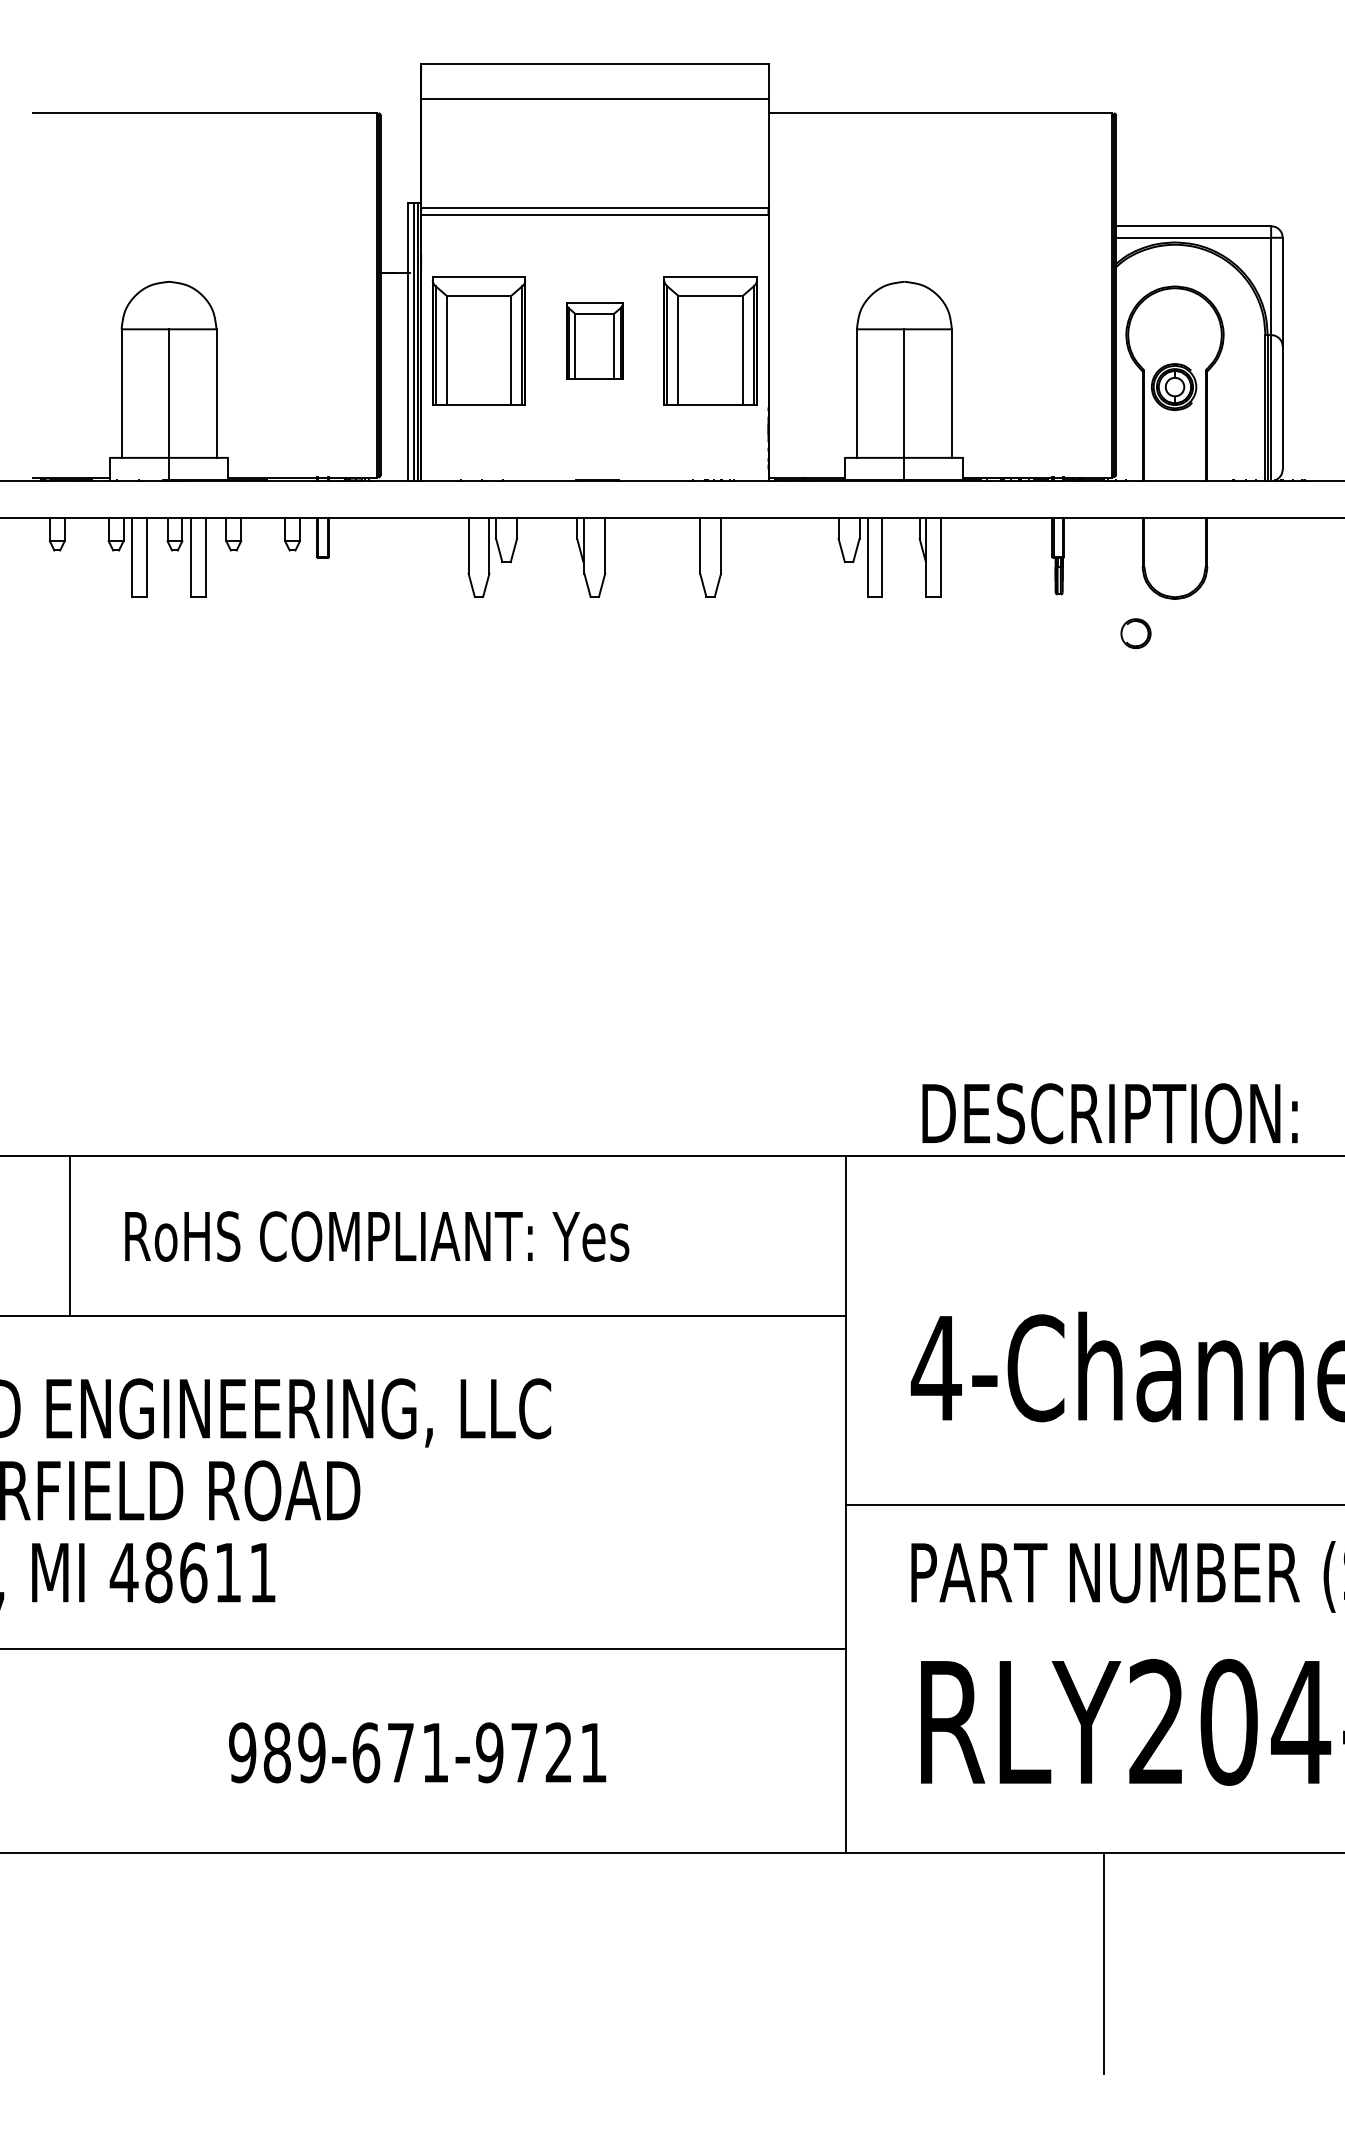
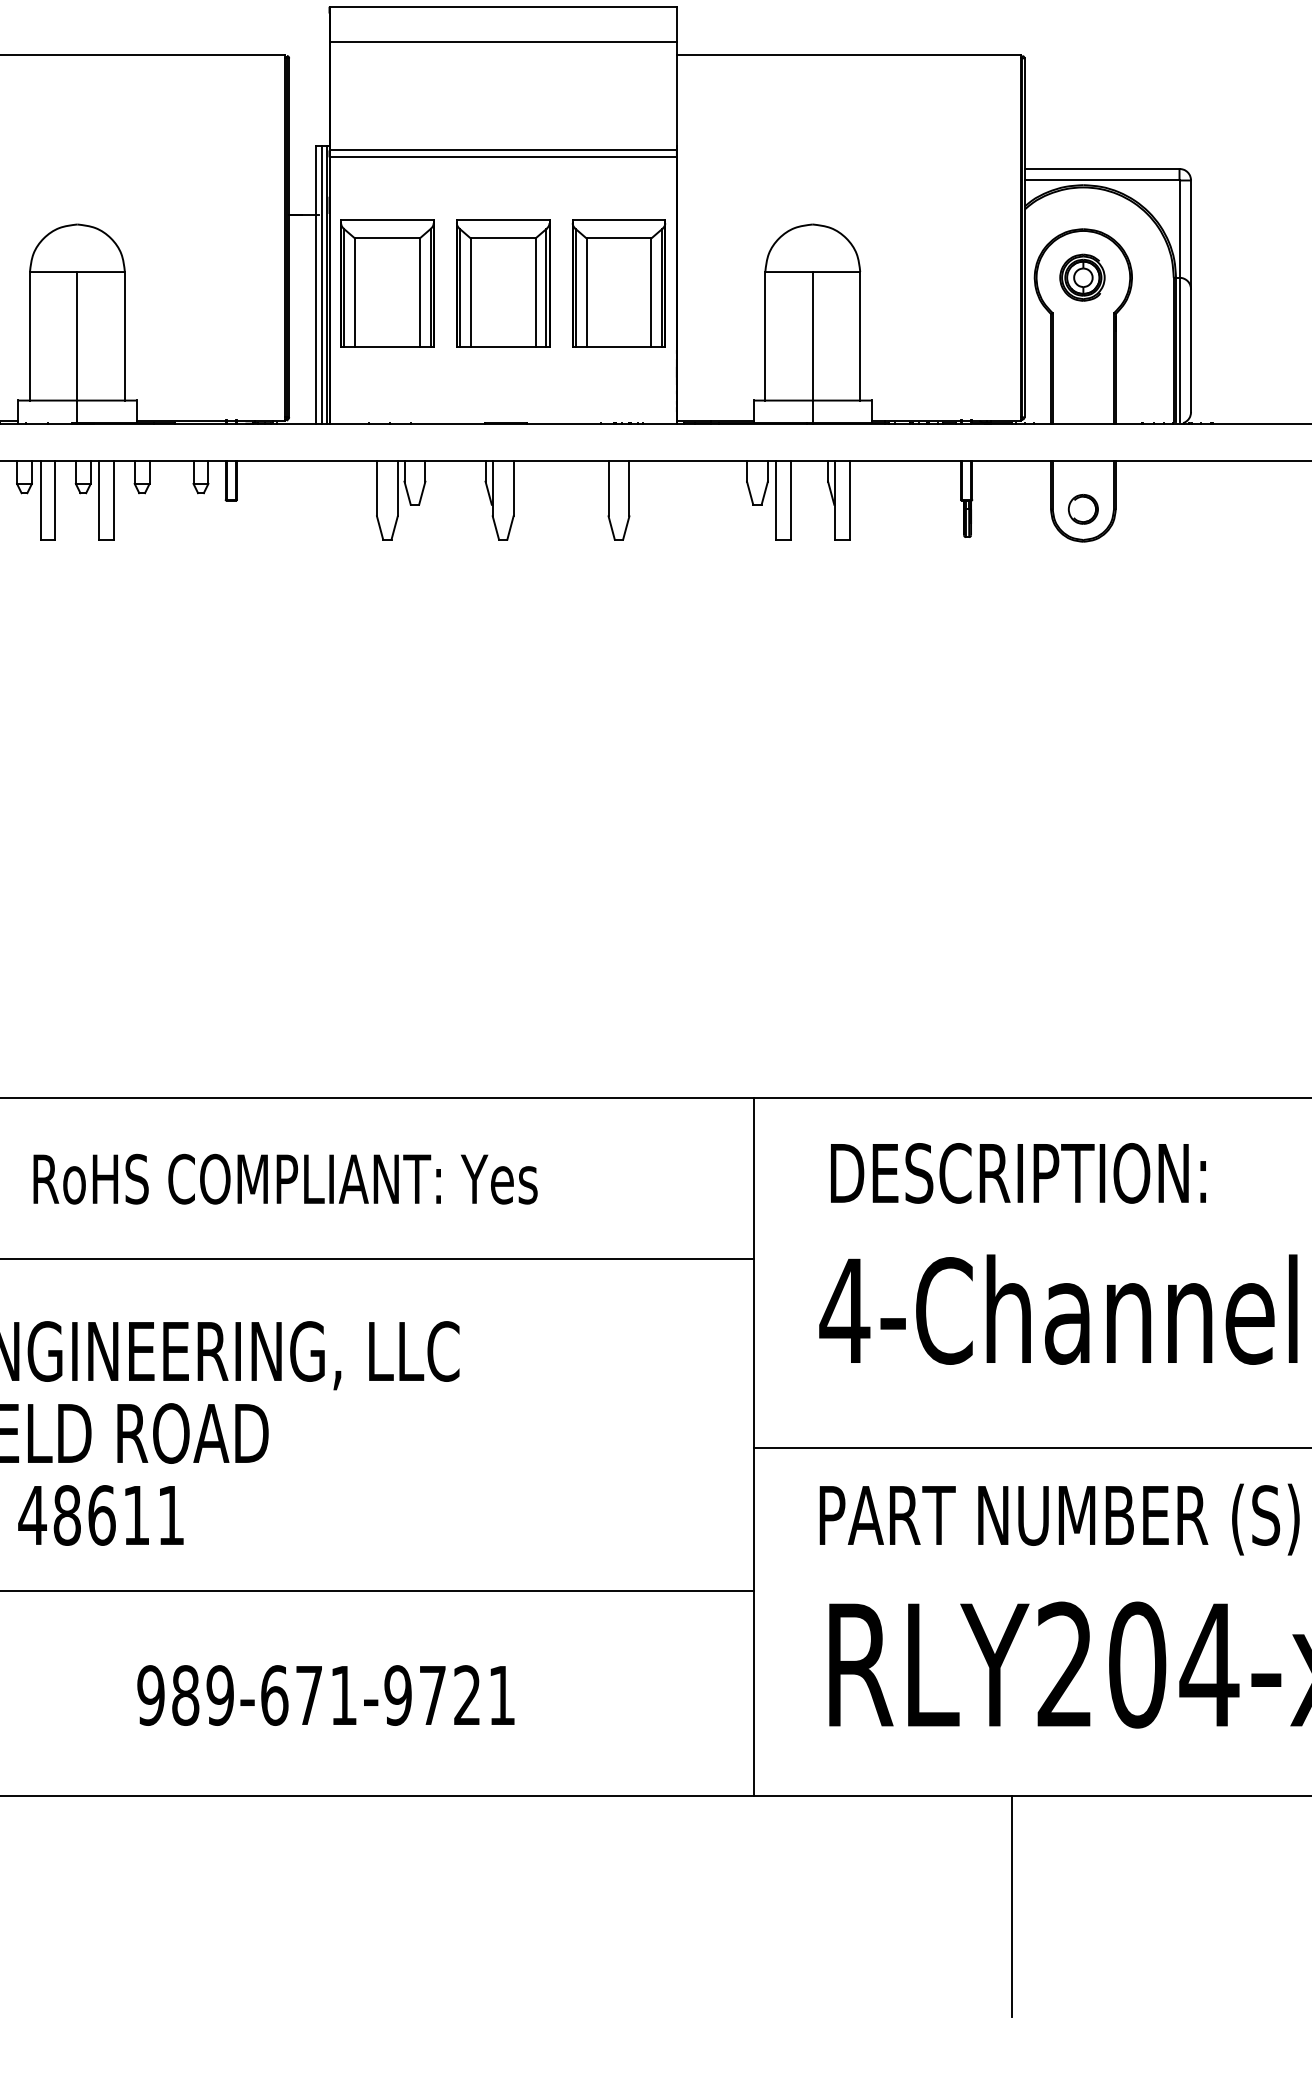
part: (594, 340) -> (502, 283), size x1.67
part: (1174, 387) -> (1082, 278), moved
part: (1135, 633) -> (1082, 509), moved
text: (1109, 1113) -> (1017, 1173), moved

